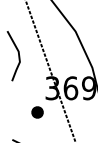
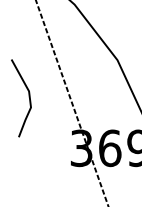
part: (37, 112) -> (58, 185), removed

